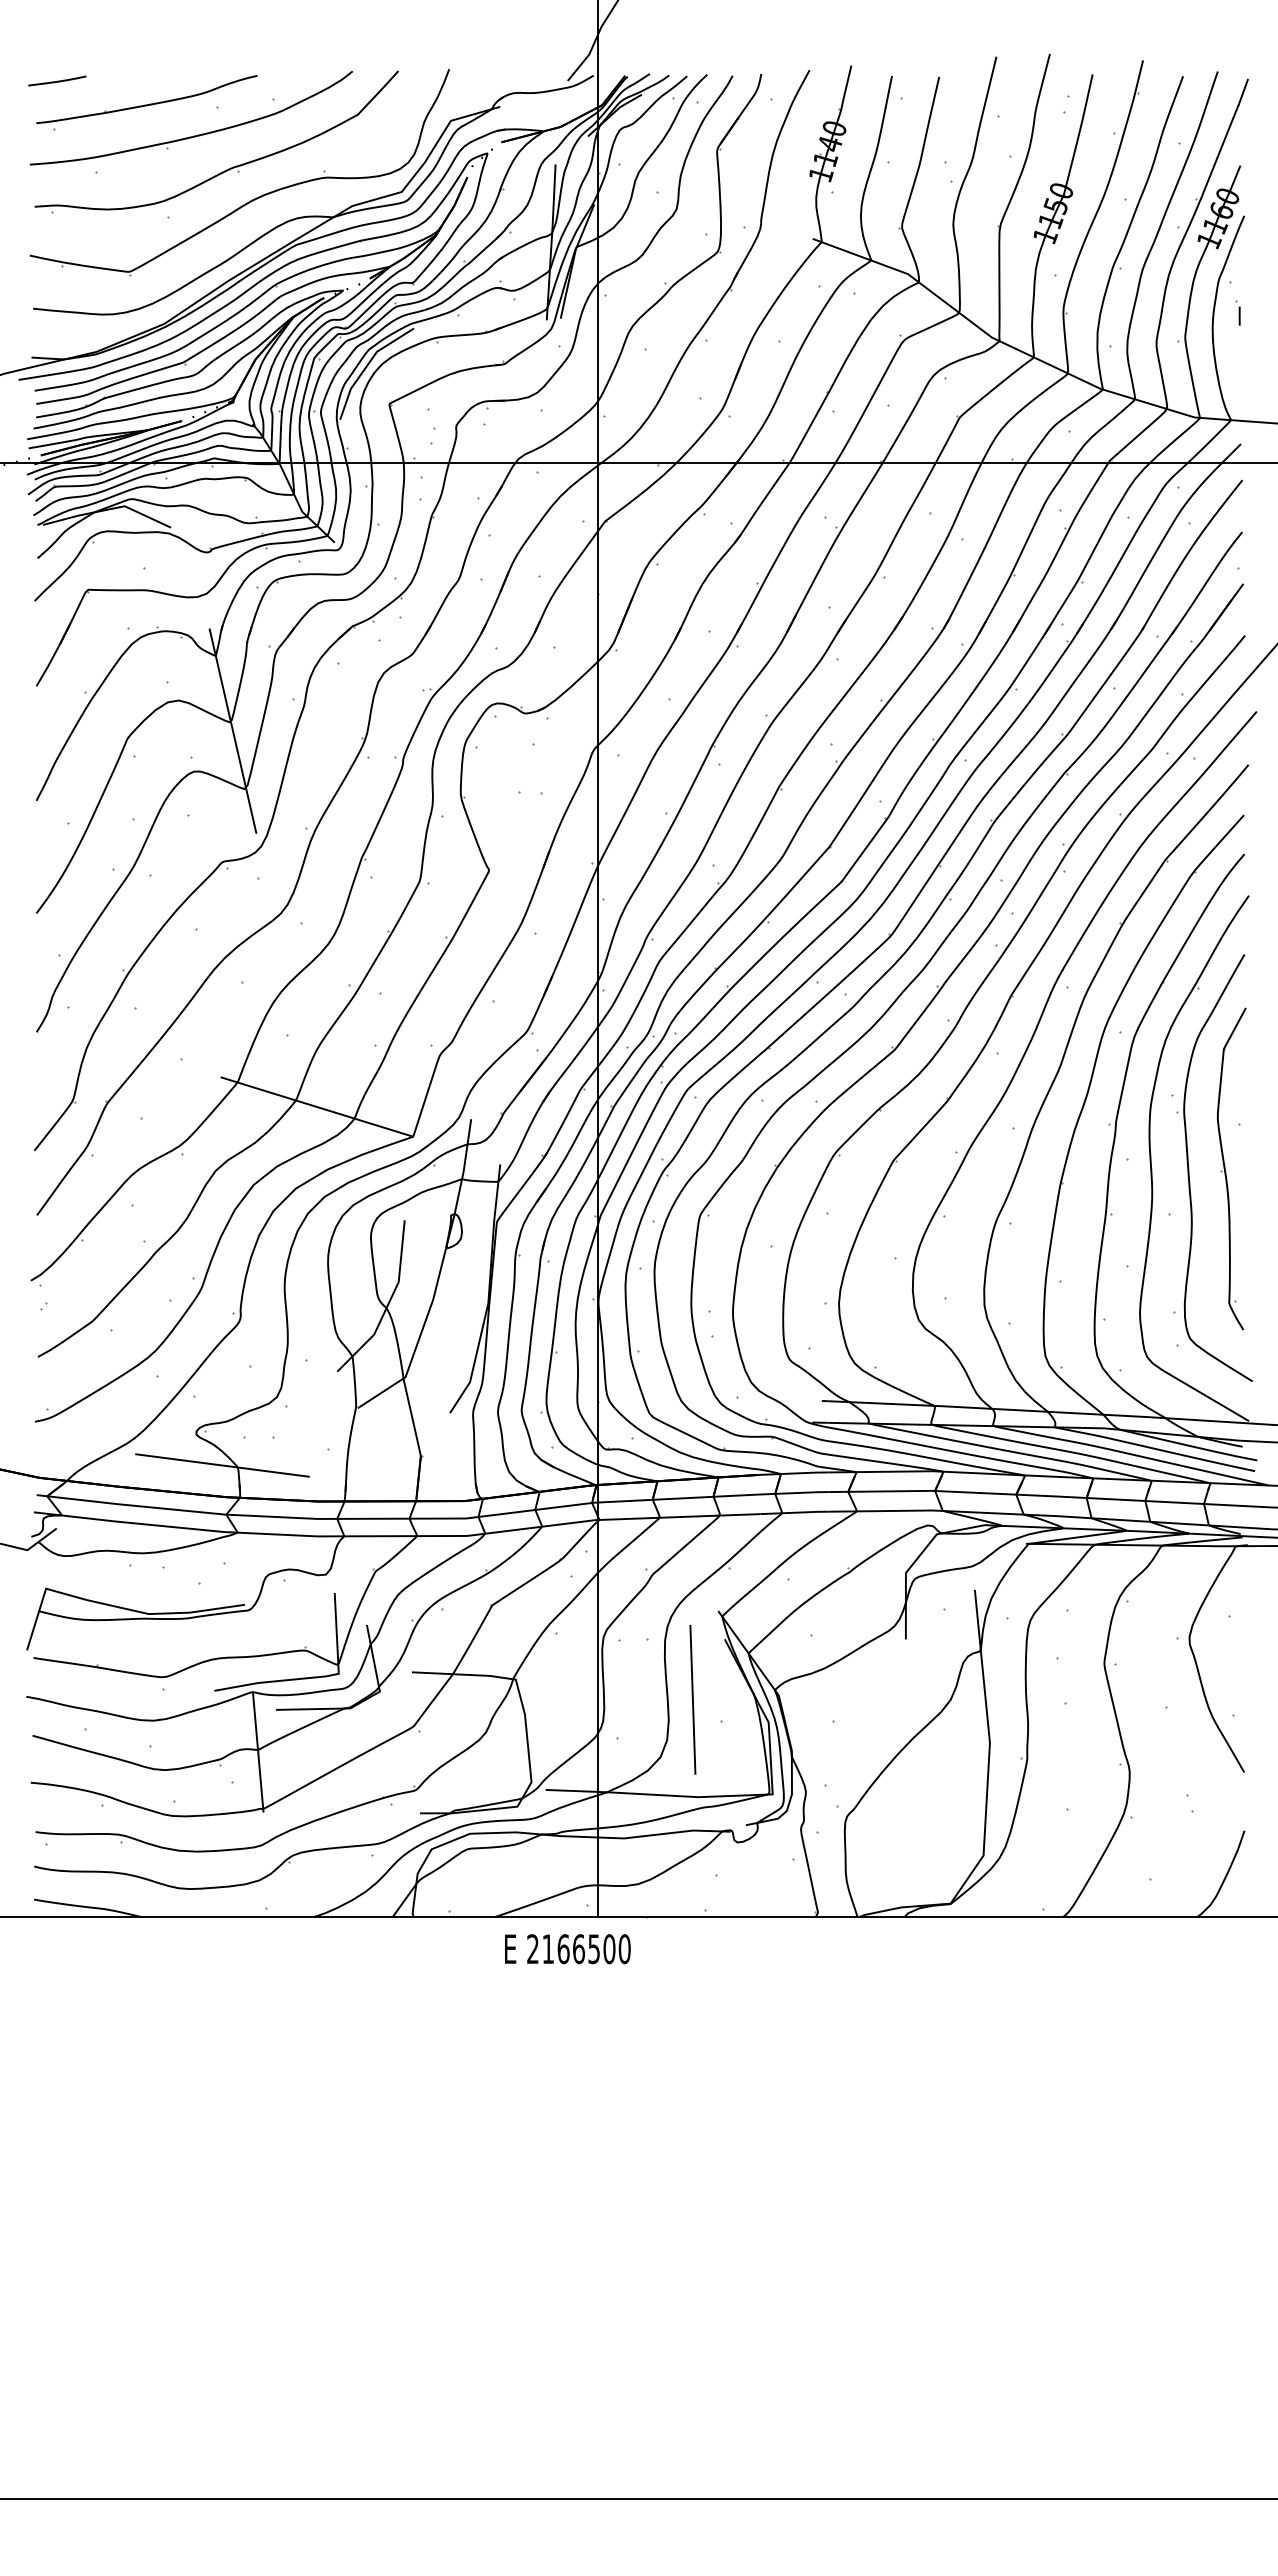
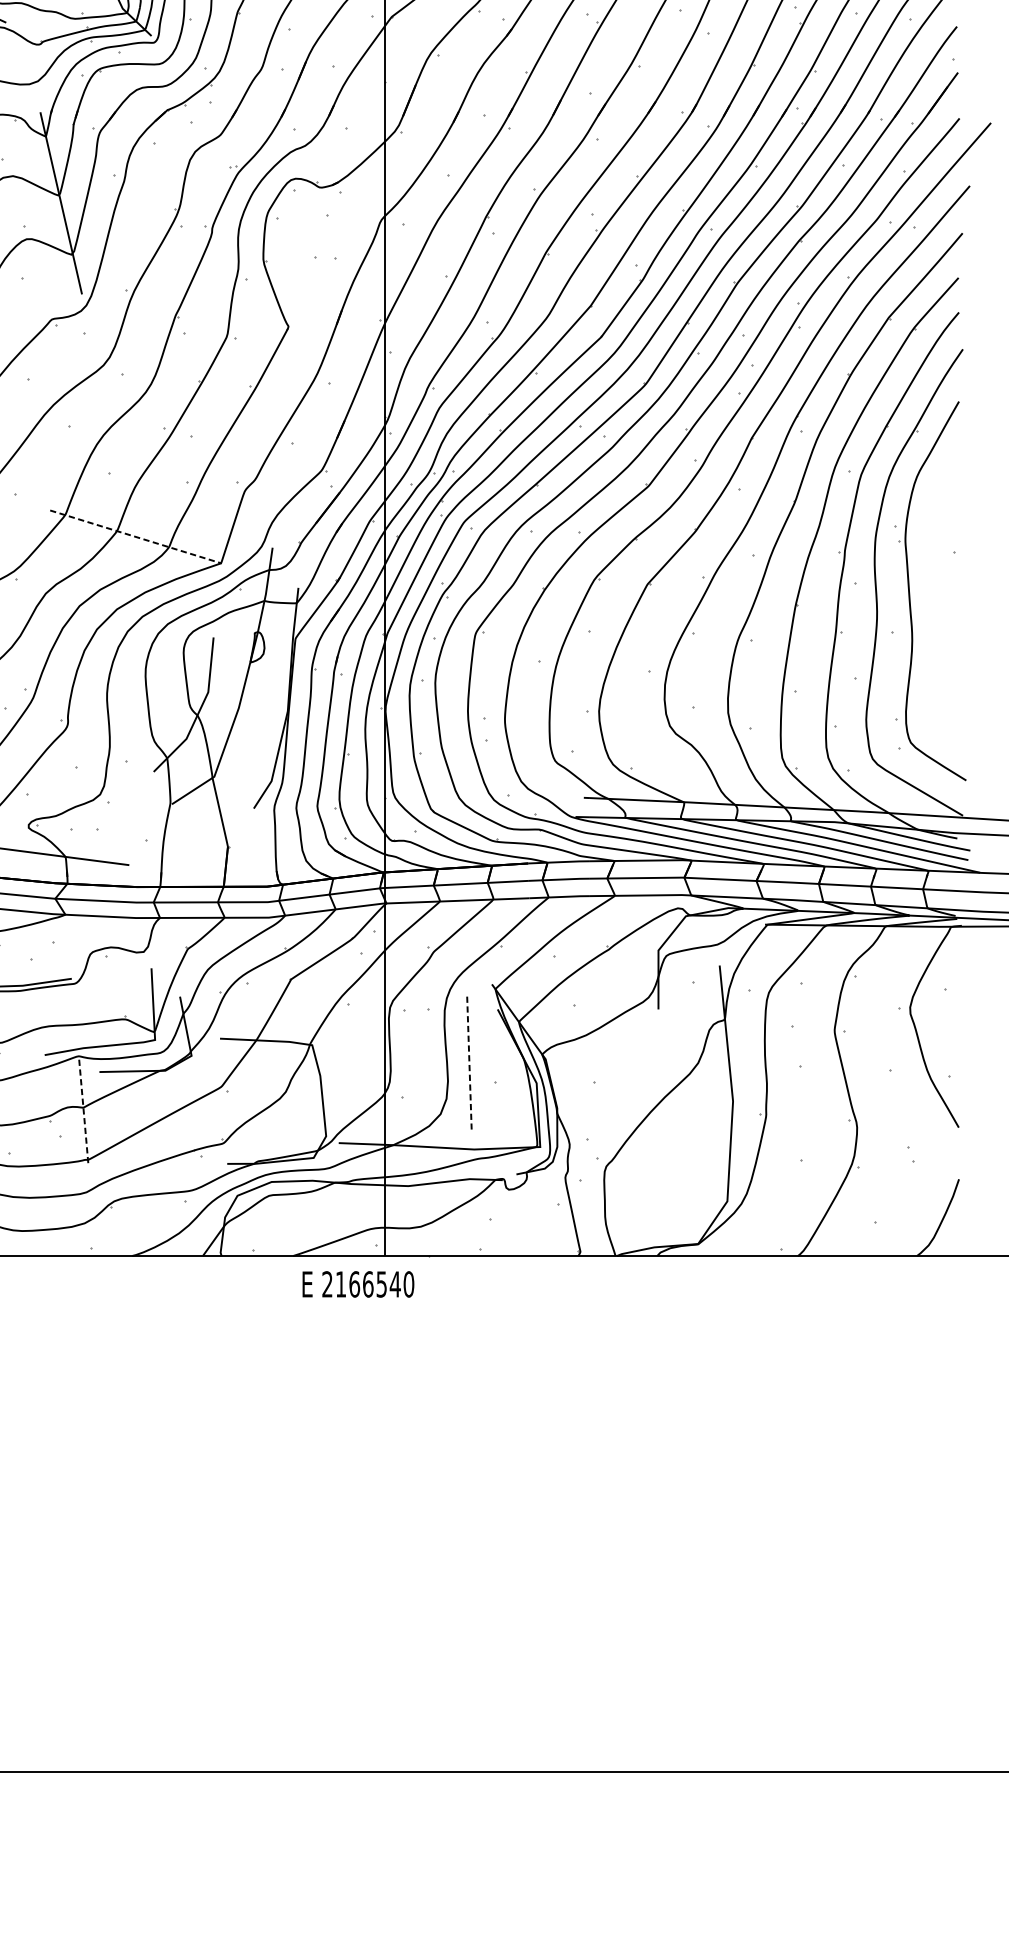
line: (317, 1107) -> (136, 537), solid -> dashed
part: (1231, 1168) -> (947, 591), removed
line: (692, 1699) -> (469, 1062), solid -> dashed
line: (258, 1752) -> (83, 1109), solid -> dashed
text: (609, 1949) -> (395, 1284), 2166500 -> 2166540

